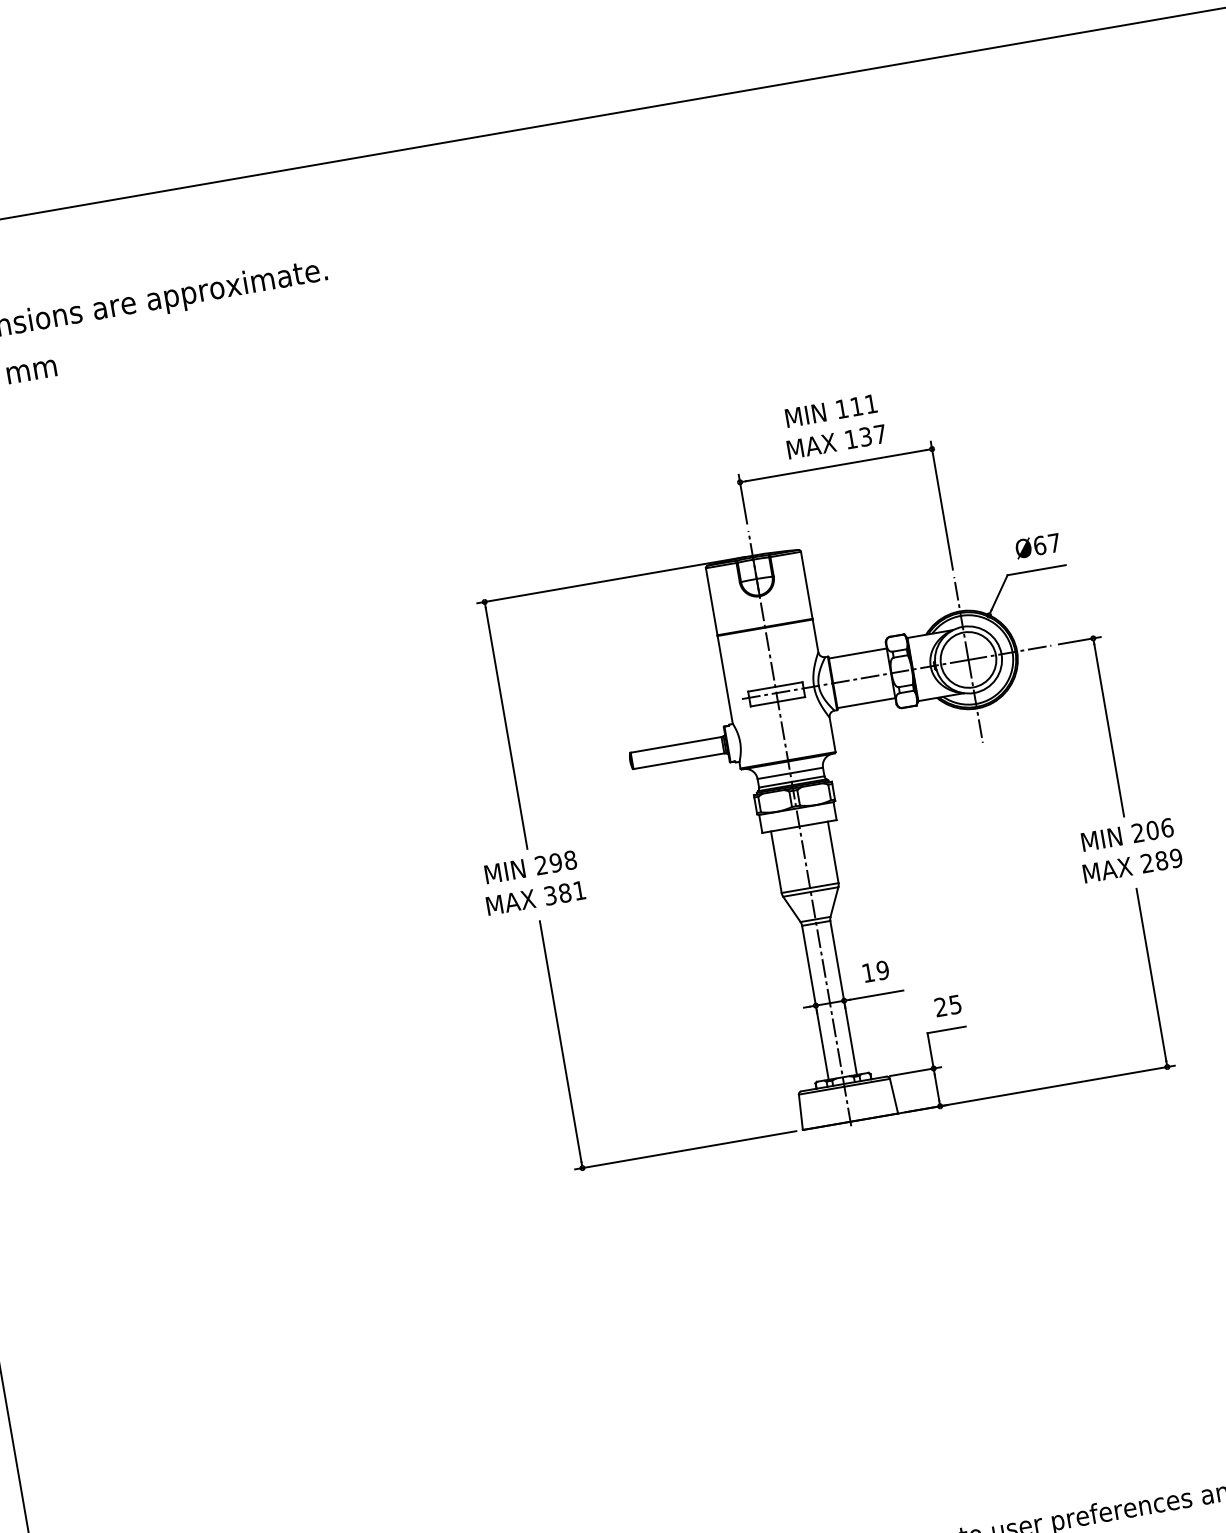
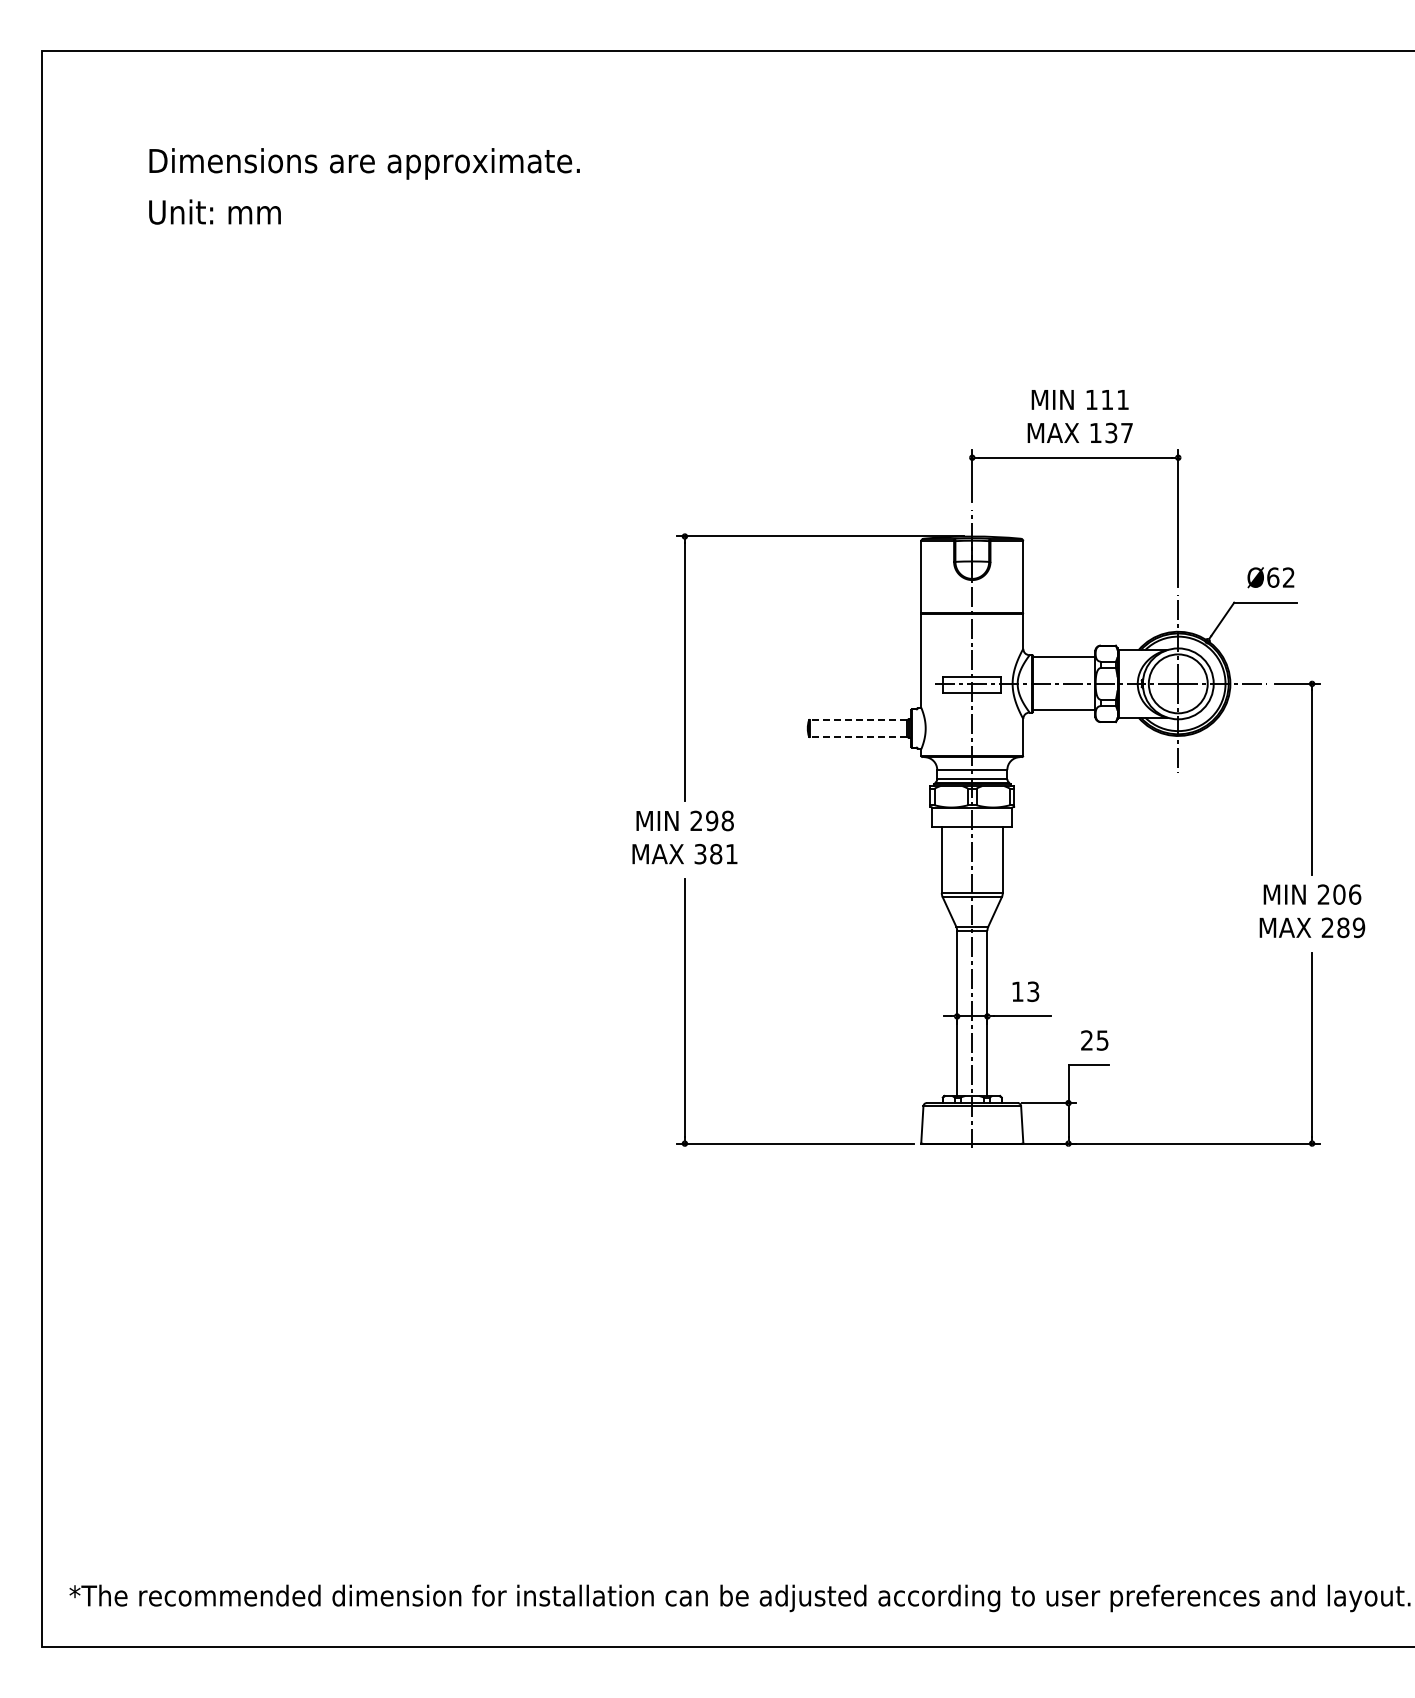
text: (1054, 543) -> (1288, 577), Ø67 -> Ø62
line: (676, 744) -> (858, 719), solid -> dashed
line: (678, 761) -> (858, 737), solid -> dashed
text: (883, 970) -> (1033, 991), 19 -> 13

